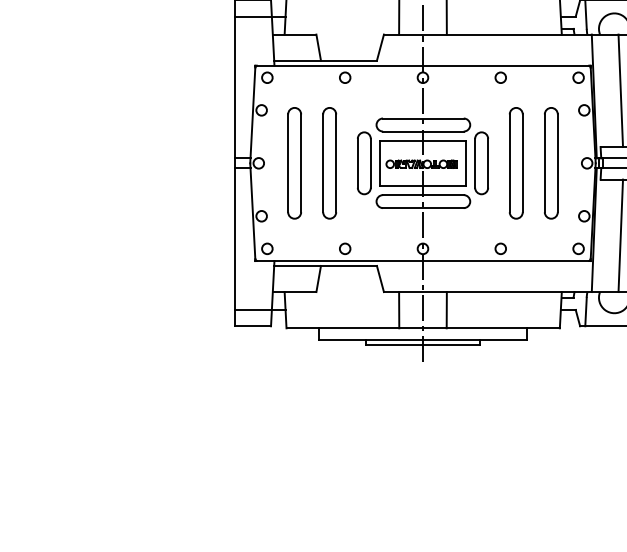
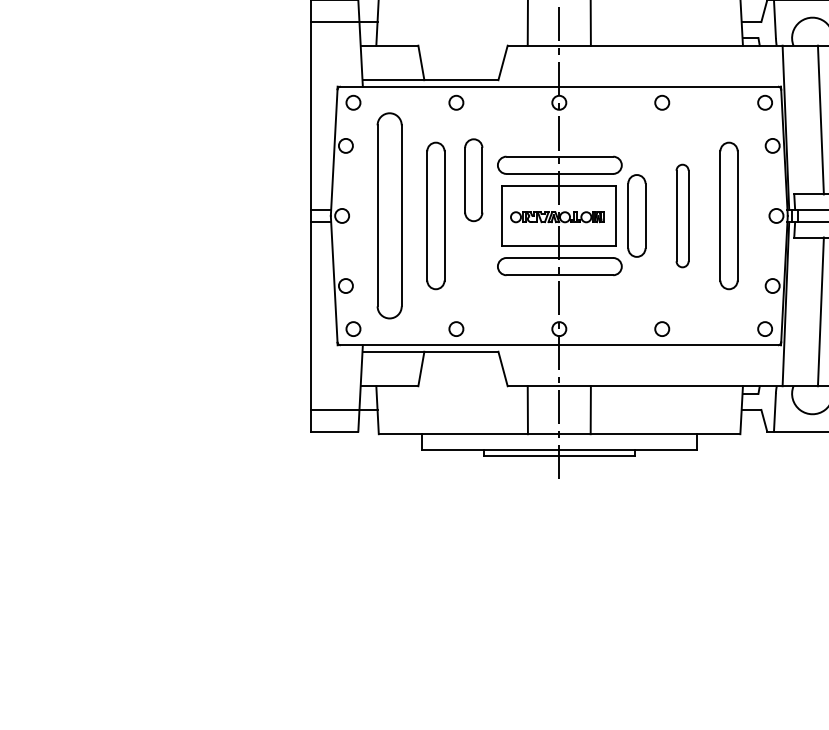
part: (294, 163) -> (389, 216), size x1.4
part: (364, 163) -> (474, 180), moved
part: (515, 163) -> (681, 216), size x0.7

